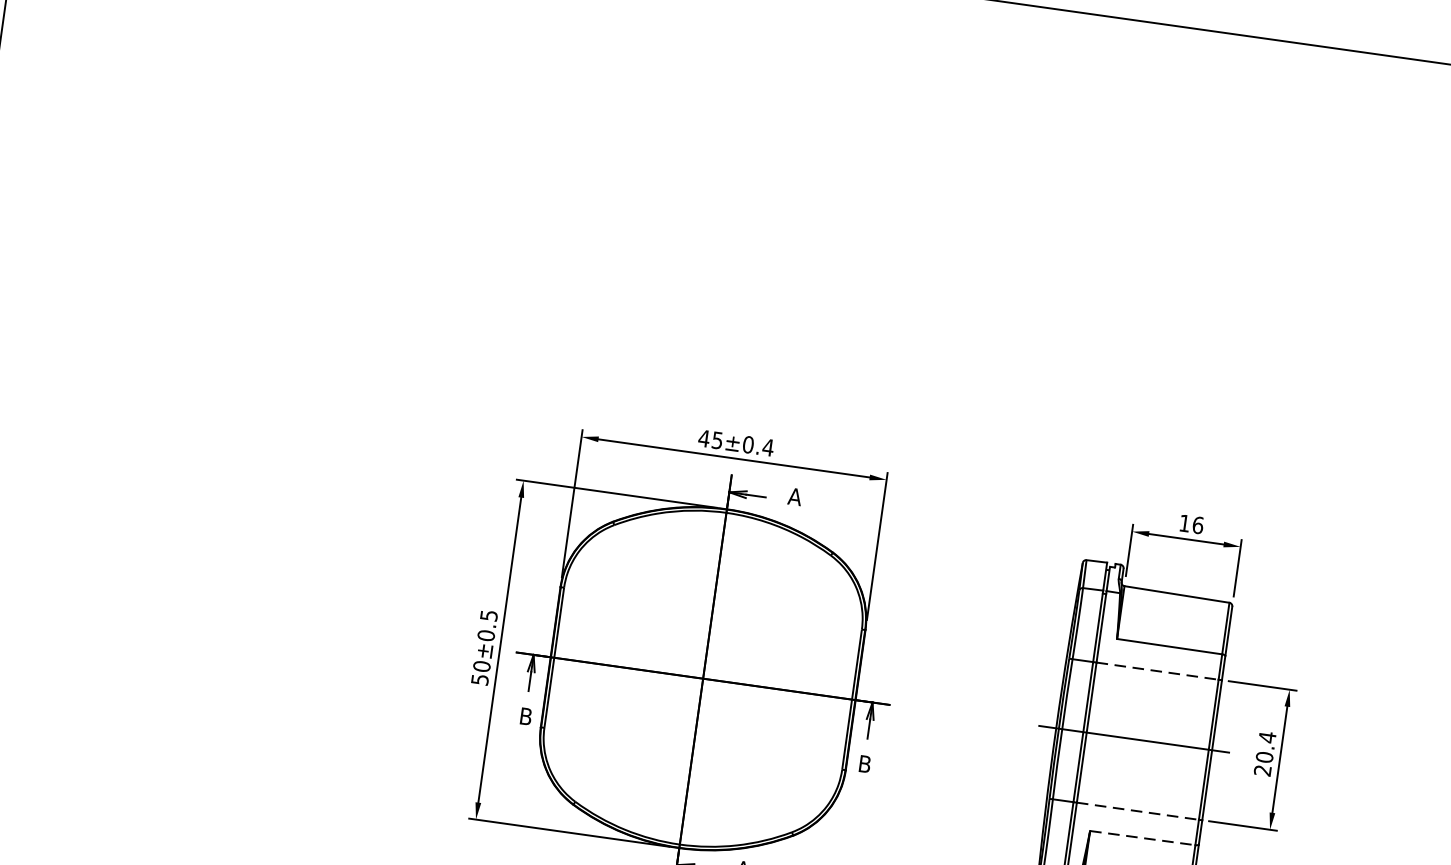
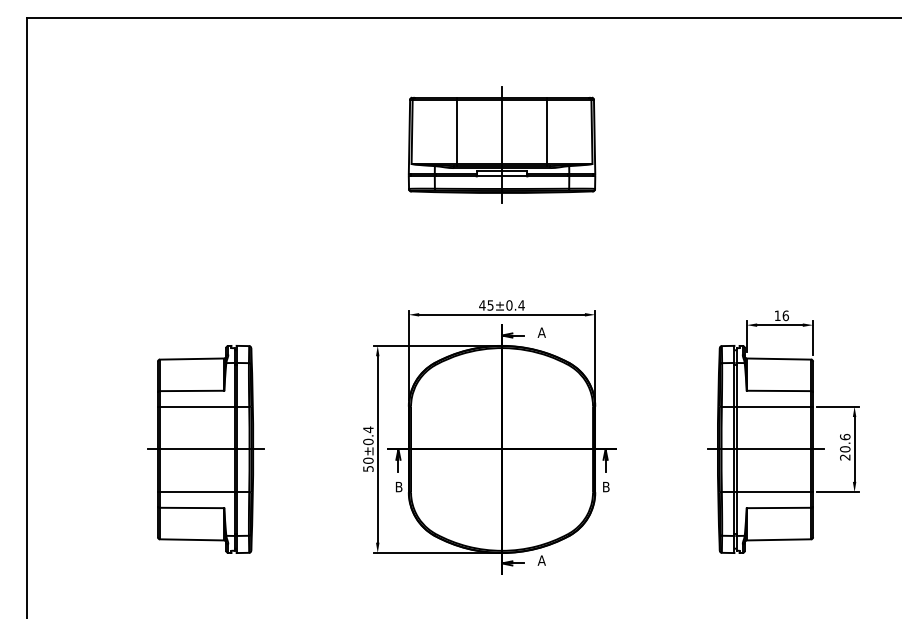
part: (772, 179) -> (501, 144), added
part: (218, 610) -> (205, 449), added
text: (489, 615) -> (368, 429), 50±0.5 -> 50±0.4
line: (1158, 671) -> (774, 406), dashed -> solid
text: (1268, 736) -> (845, 436), 20.4 -> 20.6
line: (1138, 811) -> (774, 492), dashed -> solid
line: (1143, 837) -> (779, 507), dashed -> solid

